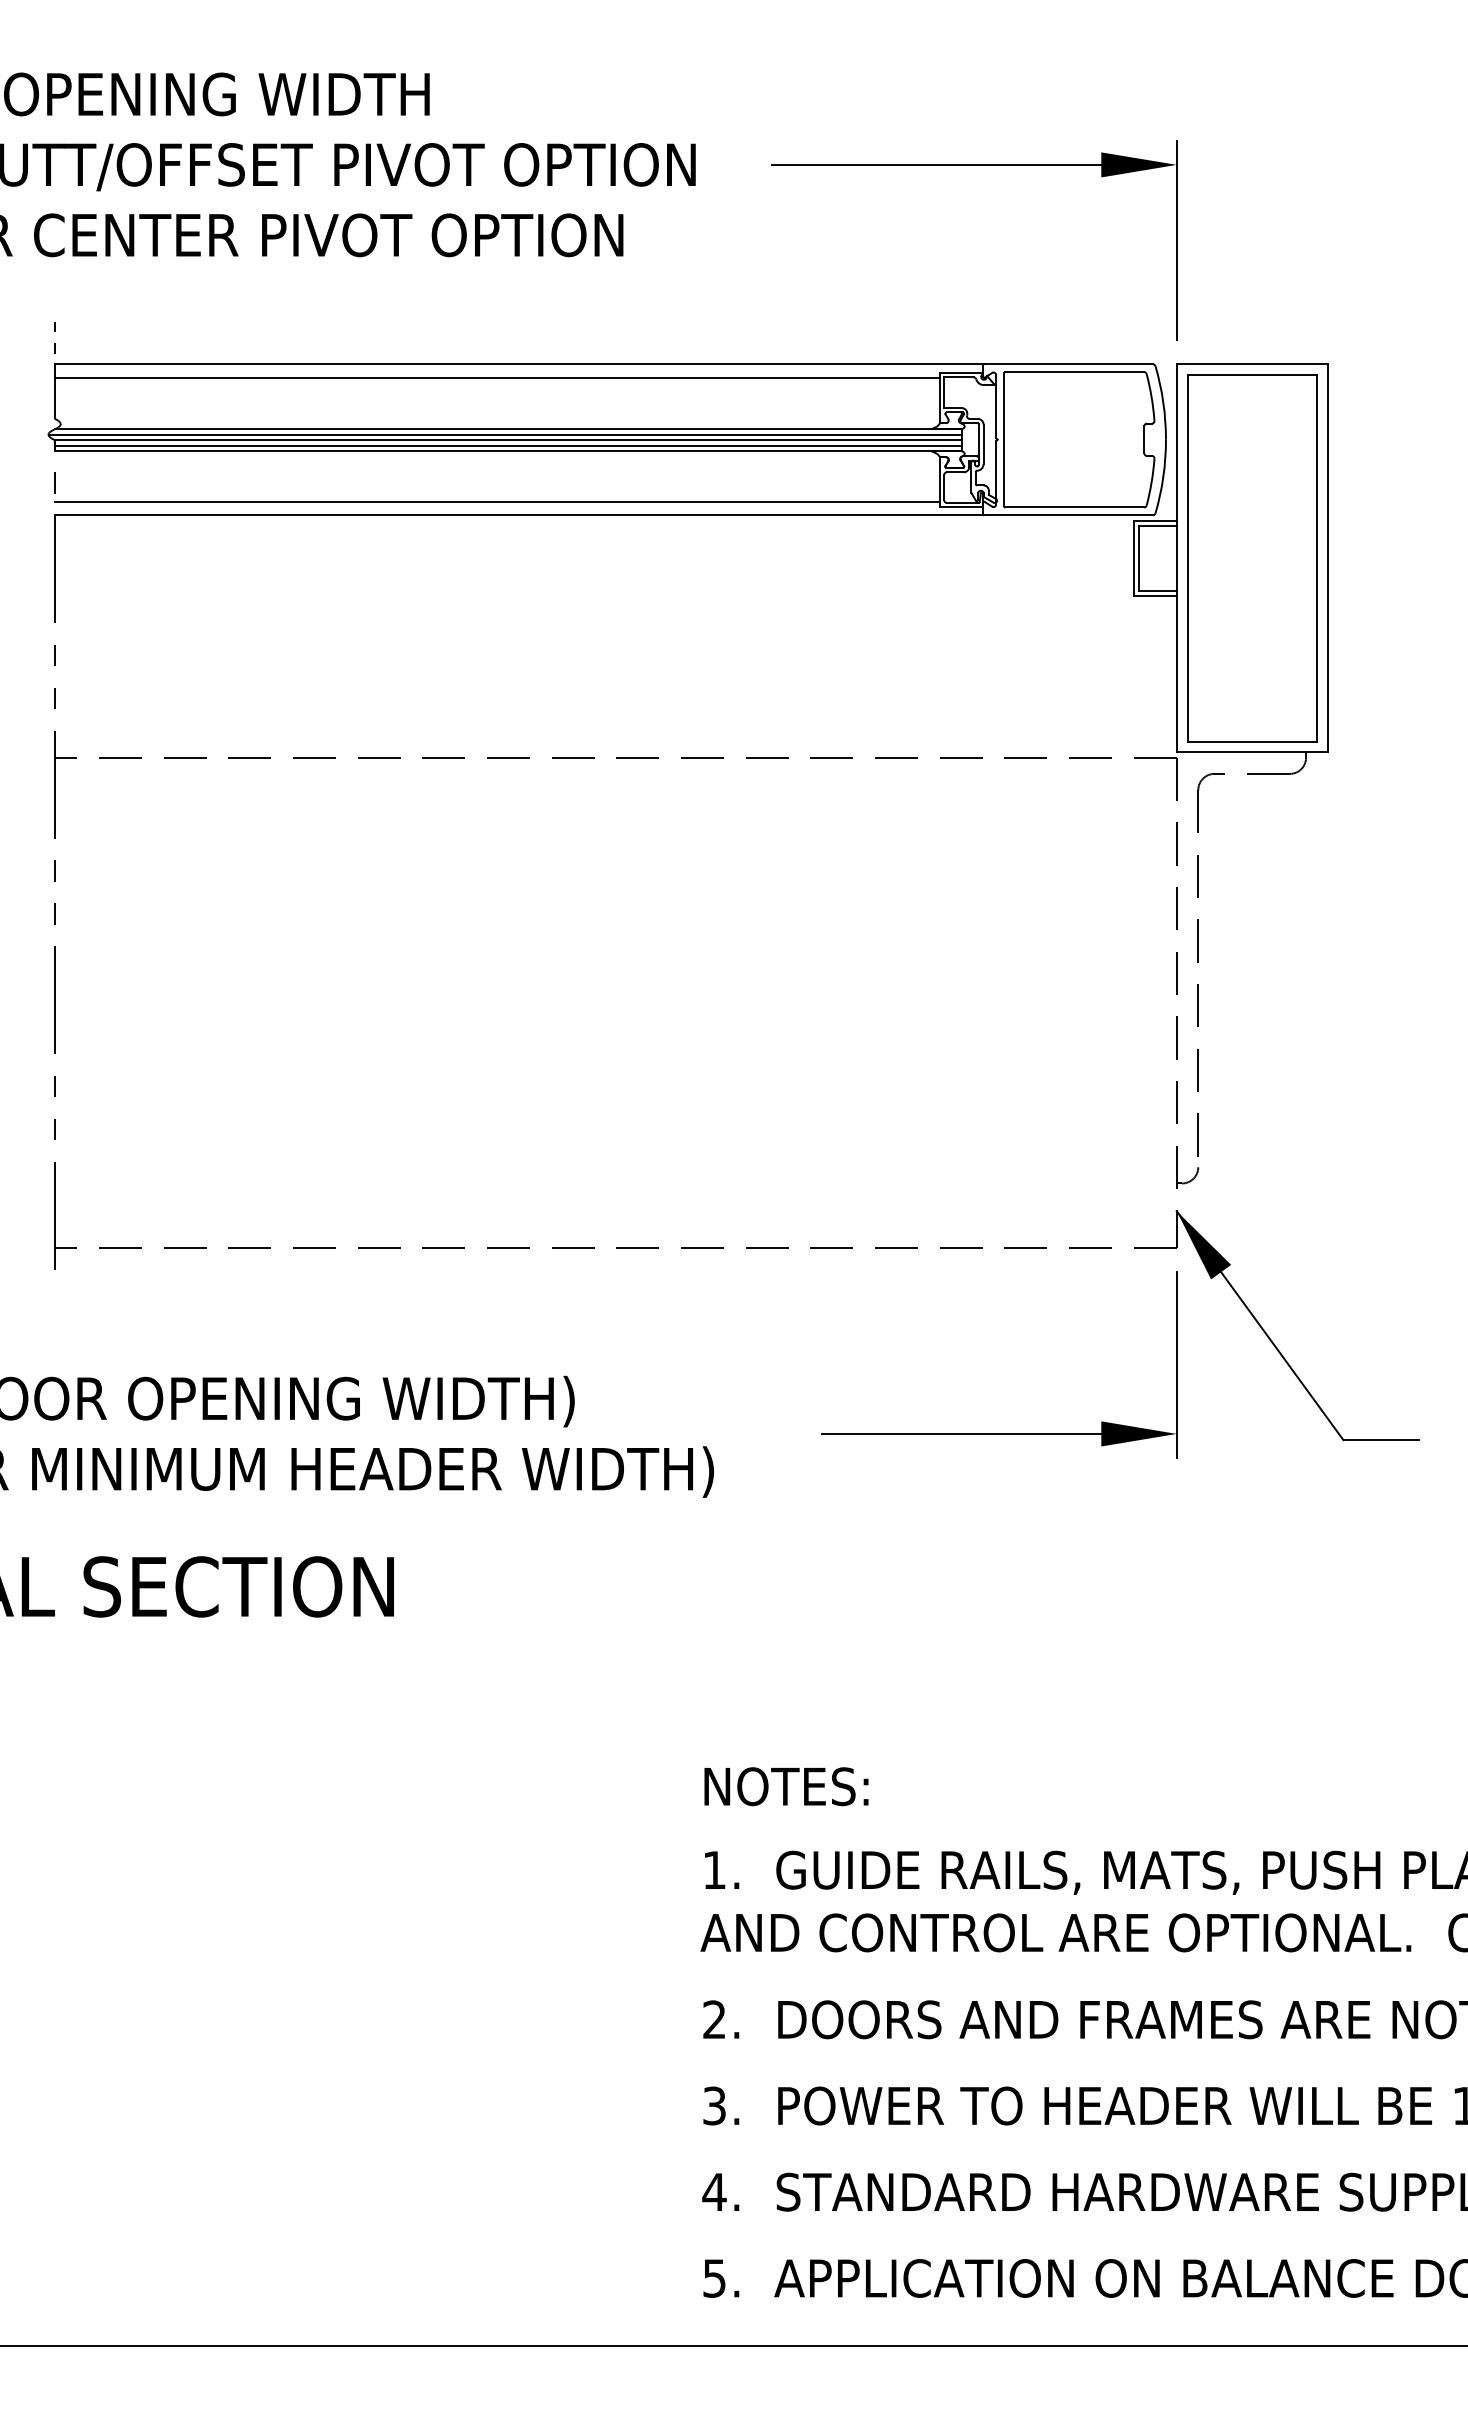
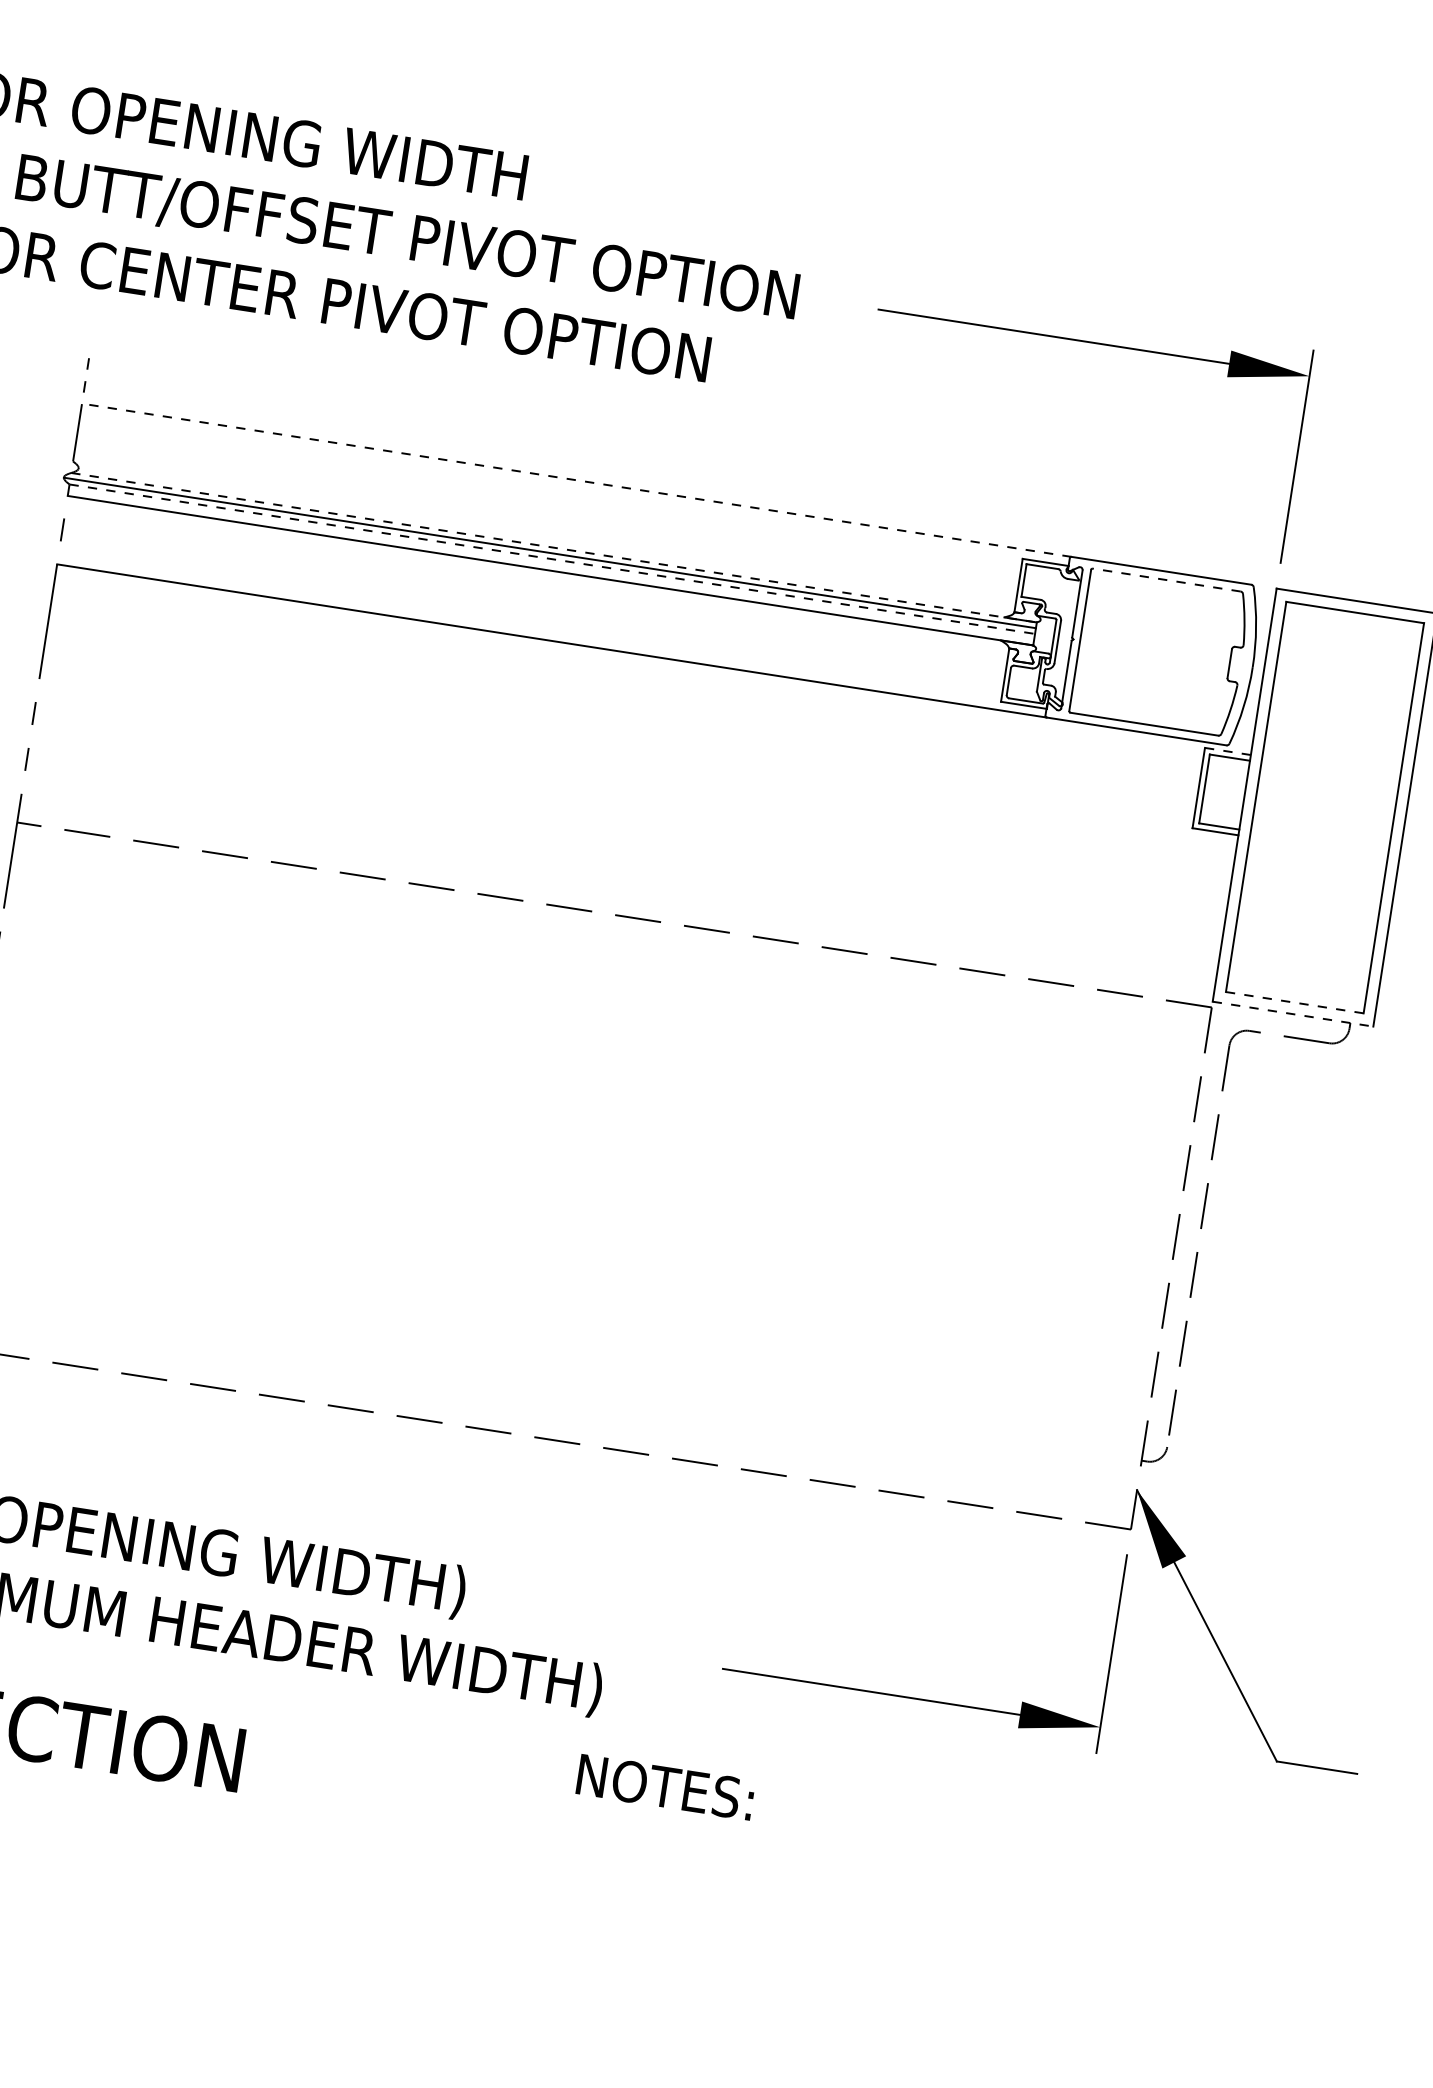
line: (519, 364) -> (576, 480), solid -> dashed
line: (1074, 372) -> (1166, 580), solid -> dashed
line: (496, 377) -> (550, 490), removed
line: (508, 429) -> (554, 547), solid -> dashed
line: (508, 440) -> (552, 559), solid -> dashed
line: (507, 445) -> (550, 564), removed
line: (496, 501) -> (529, 622), removed
line: (1155, 520) -> (1228, 751), solid -> dashed
line: (1252, 741) -> (1295, 1002), solid -> dashed
line: (1252, 752) -> (1293, 1014), solid -> dashed
text: (786, 1786) -> (665, 1787), moved

